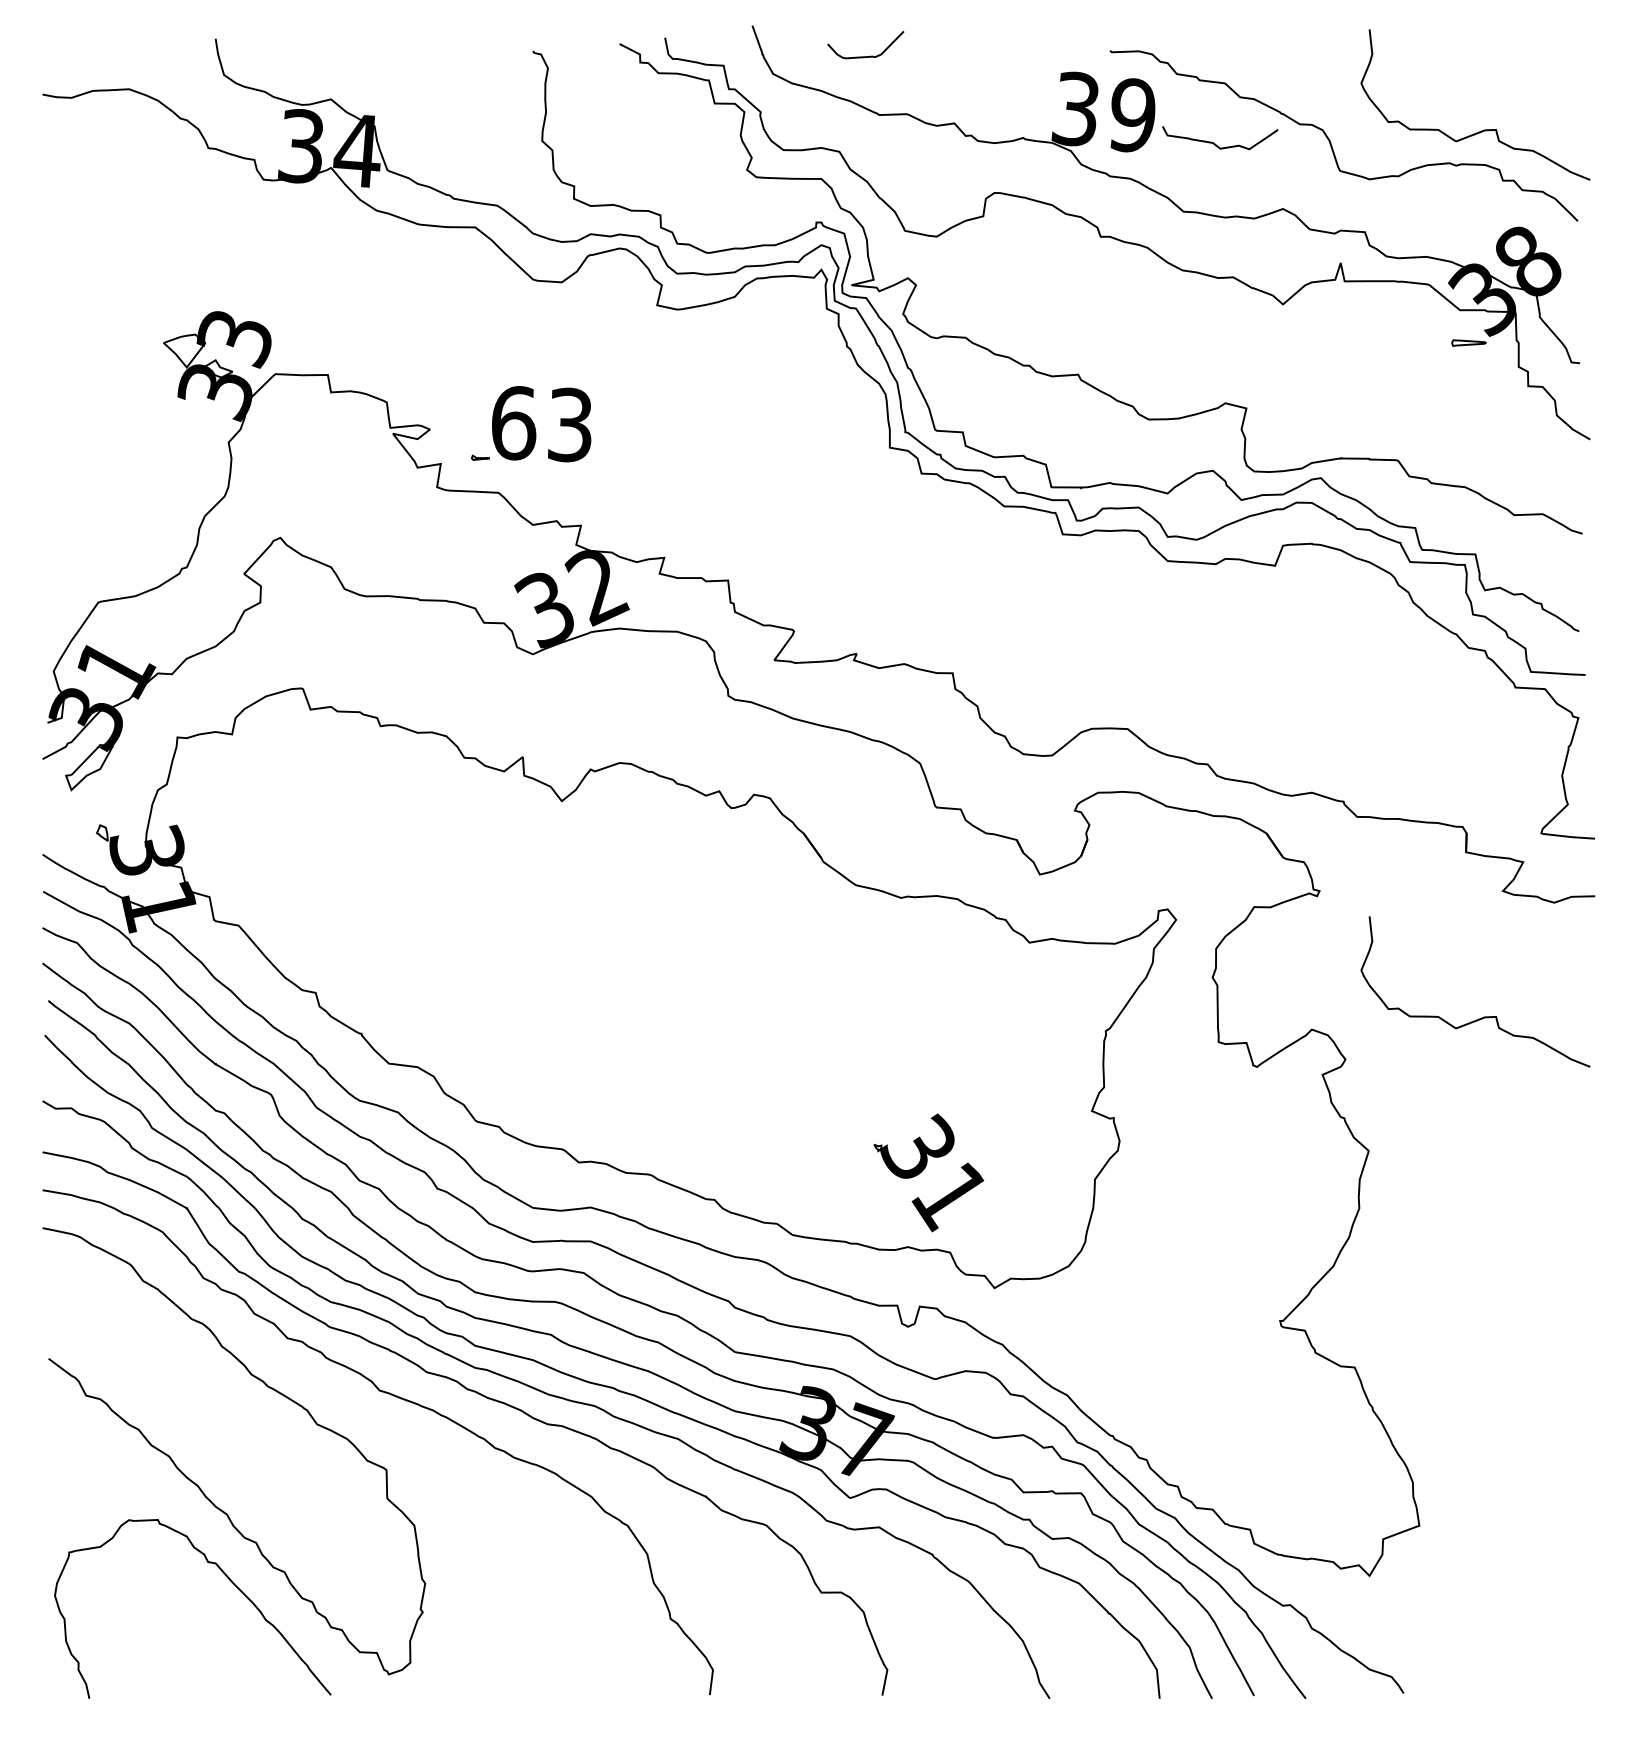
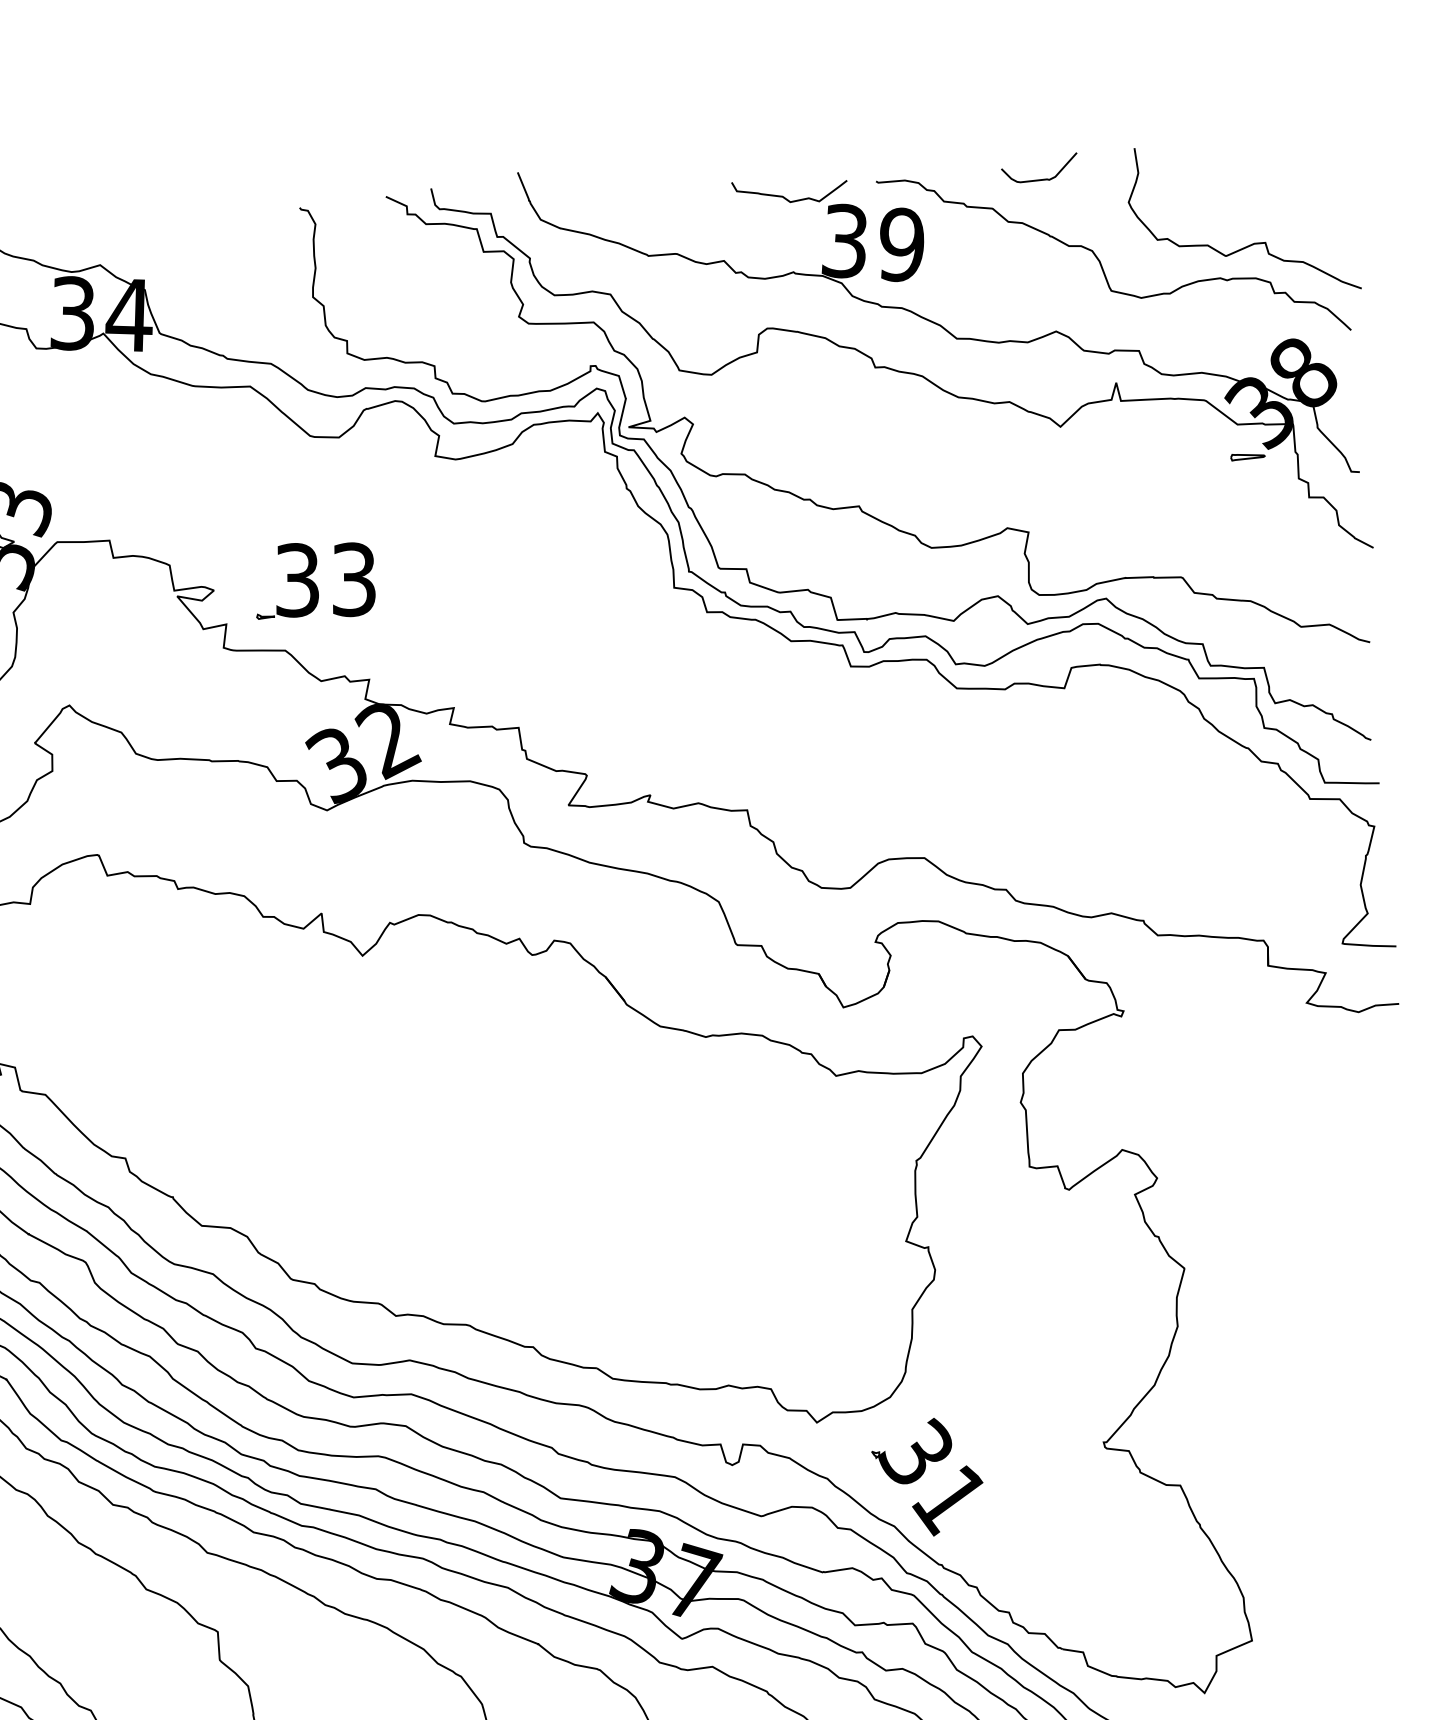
curve: (865, 56) -> (1039, 179), moved
curve: (1215, 143) -> (785, 197), moved
text: (513, 422) -> (297, 579), 63 -> 33
curve: (1484, 1016) -> (1294, 1129), removed
part: (928, 1172) -> (927, 1477), moved

